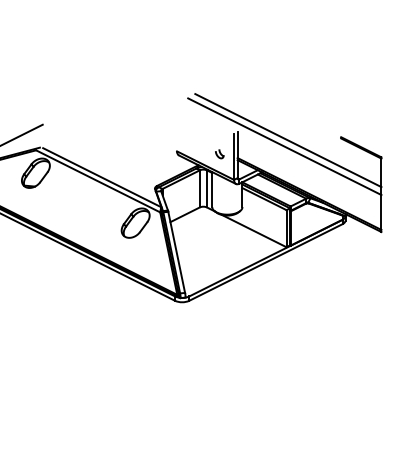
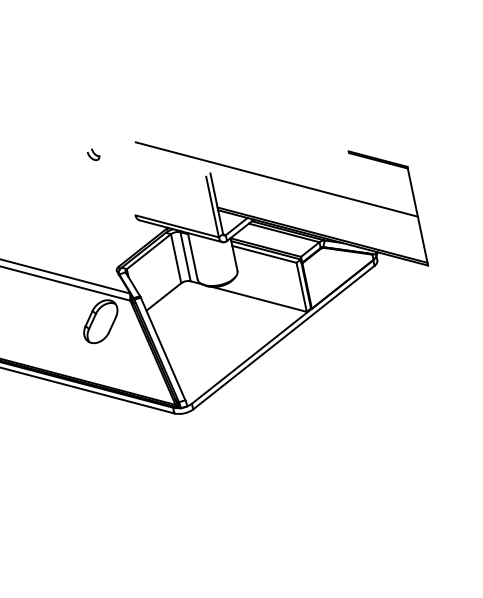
line: (288, 140) -> (279, 170), removed
part: (219, 154) -> (93, 155), moved

